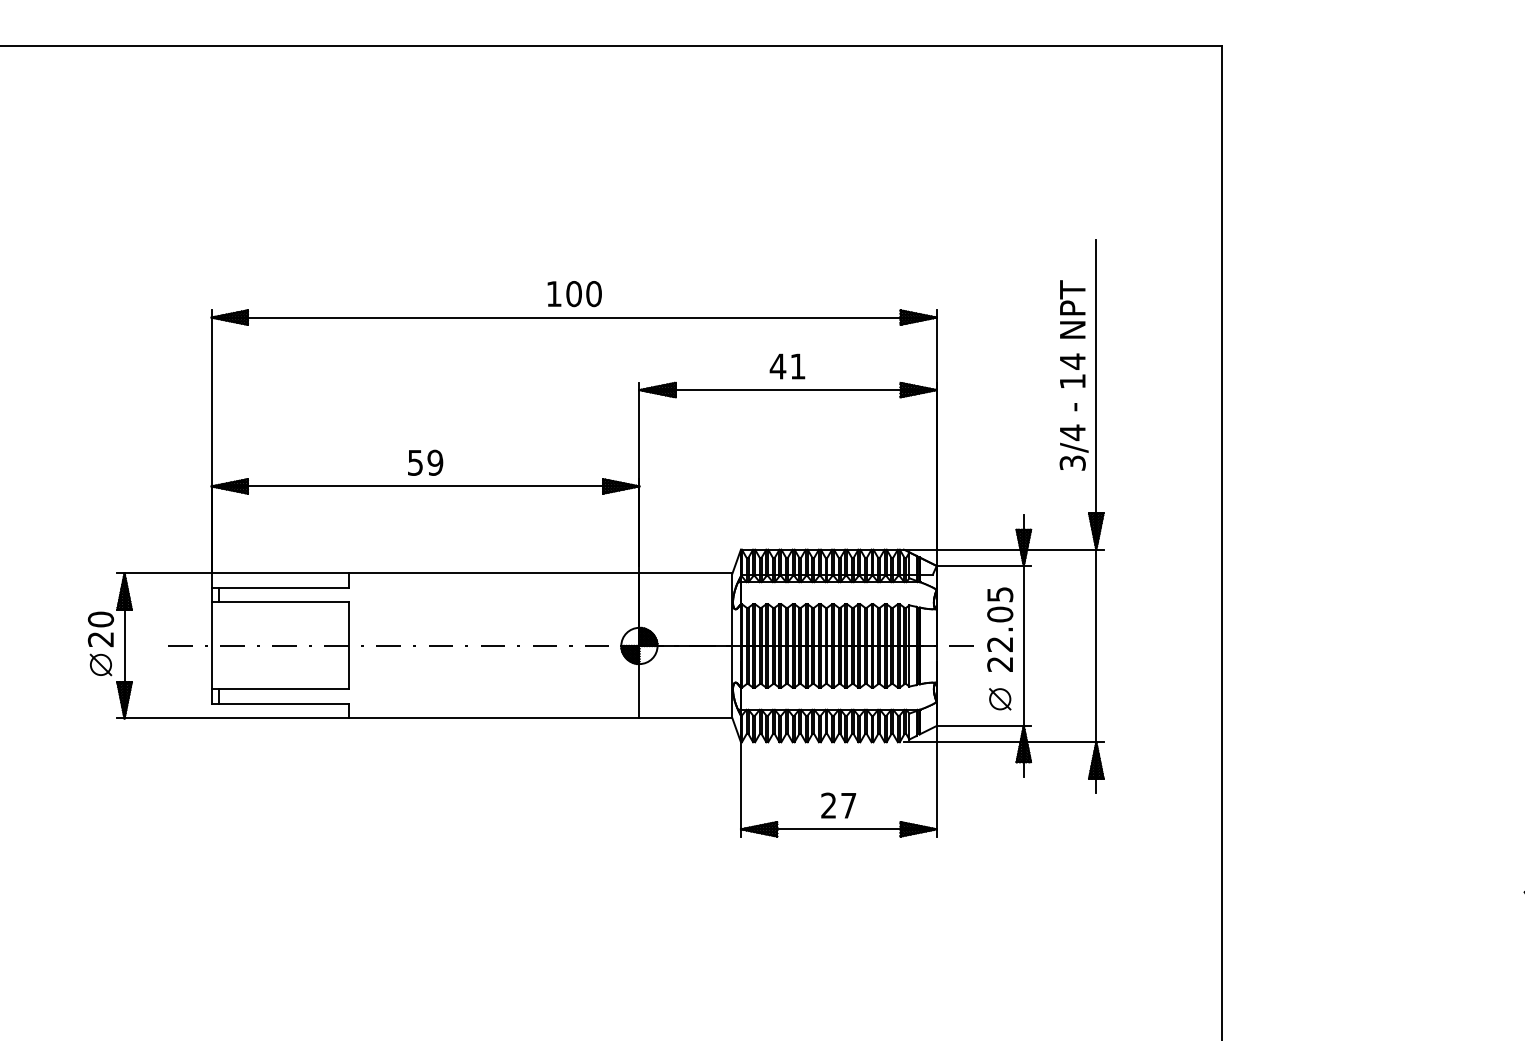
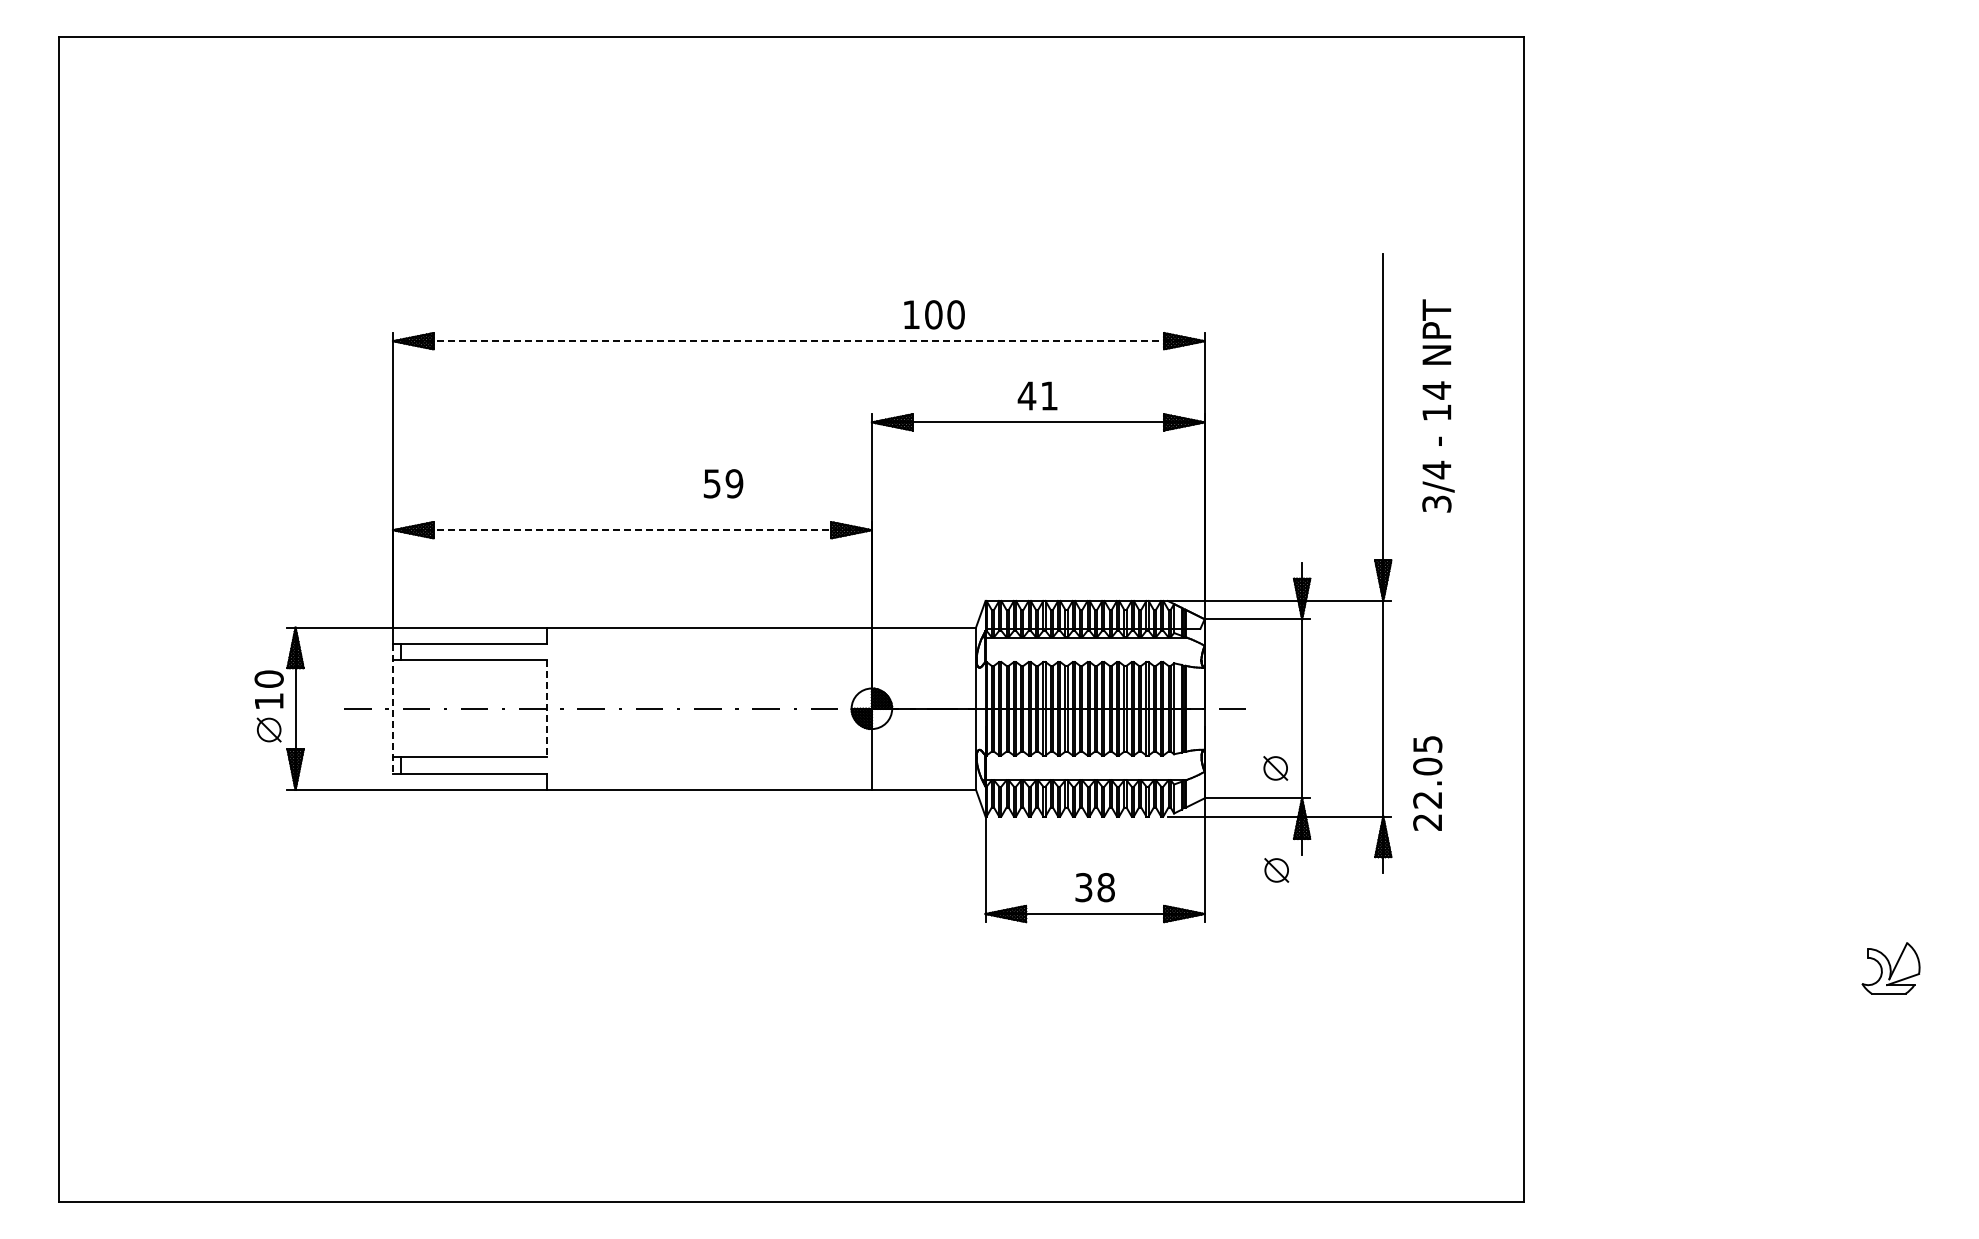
text: (574, 293) -> (934, 314), moved
line: (573, 317) -> (798, 341), solid -> dashed
text: (1074, 375) -> (1438, 405), moved
text: (425, 462) -> (723, 483), moved
line: (425, 486) -> (632, 530), solid -> dashed
text: (1000, 629) -> (1427, 783), moved
text: (100, 639) -> (268, 701), 20 -> 10
line: (211, 645) -> (392, 708), solid -> dashed
line: (349, 645) -> (547, 708), solid -> dashed
part: (1000, 790) -> (1276, 870), added
text: (838, 805) -> (1094, 887), 27 -> 38

